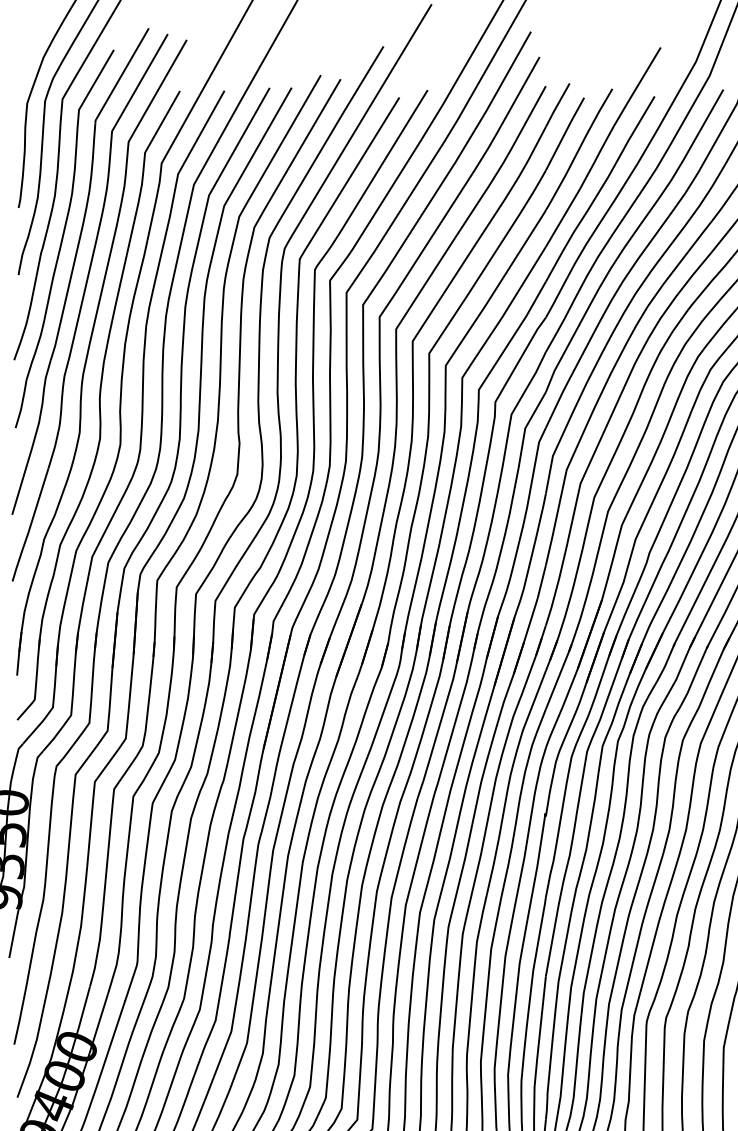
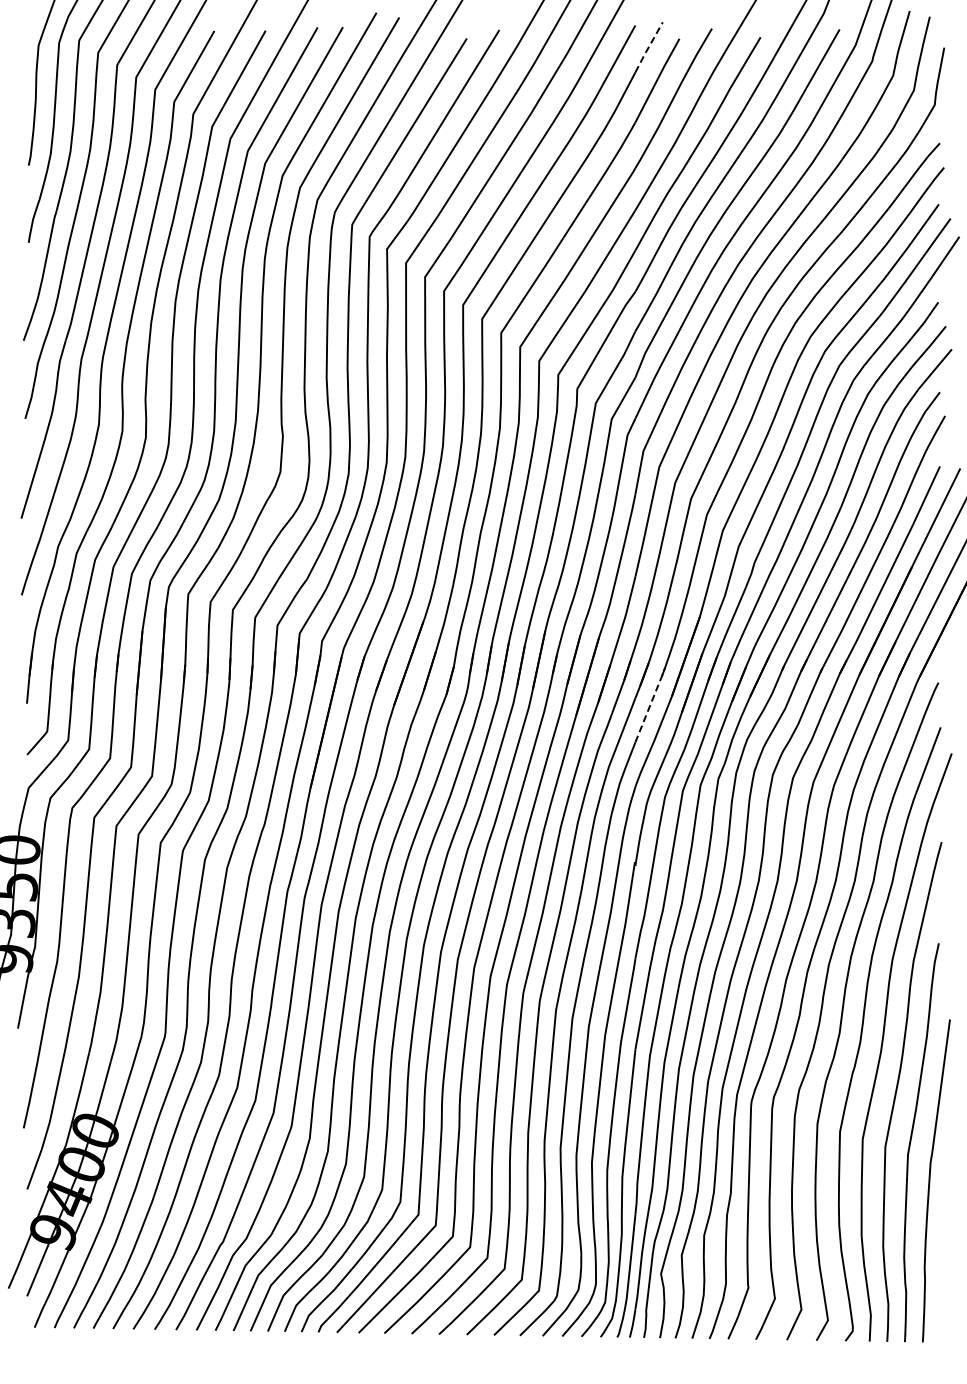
line: (557, 105) -> (648, 47), solid -> dashed
line: (559, 676) -> (650, 704), solid -> dashed

